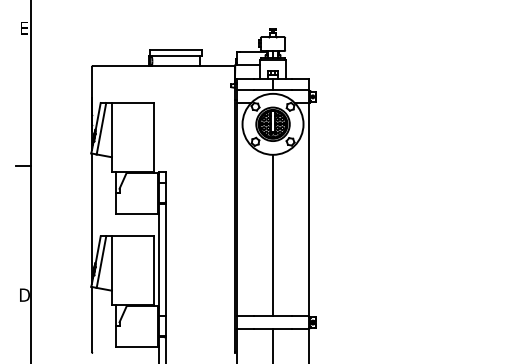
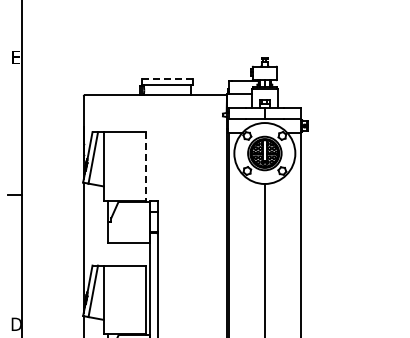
line: (175, 50) -> (167, 79), solid -> dashed
line: (153, 137) -> (145, 166), solid -> dashed

